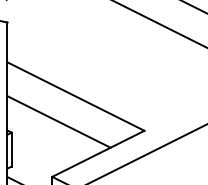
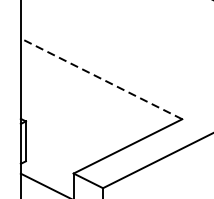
line: (75, 96) -> (101, 78), solid -> dashed
line: (58, 121) -> (81, 108), removed

